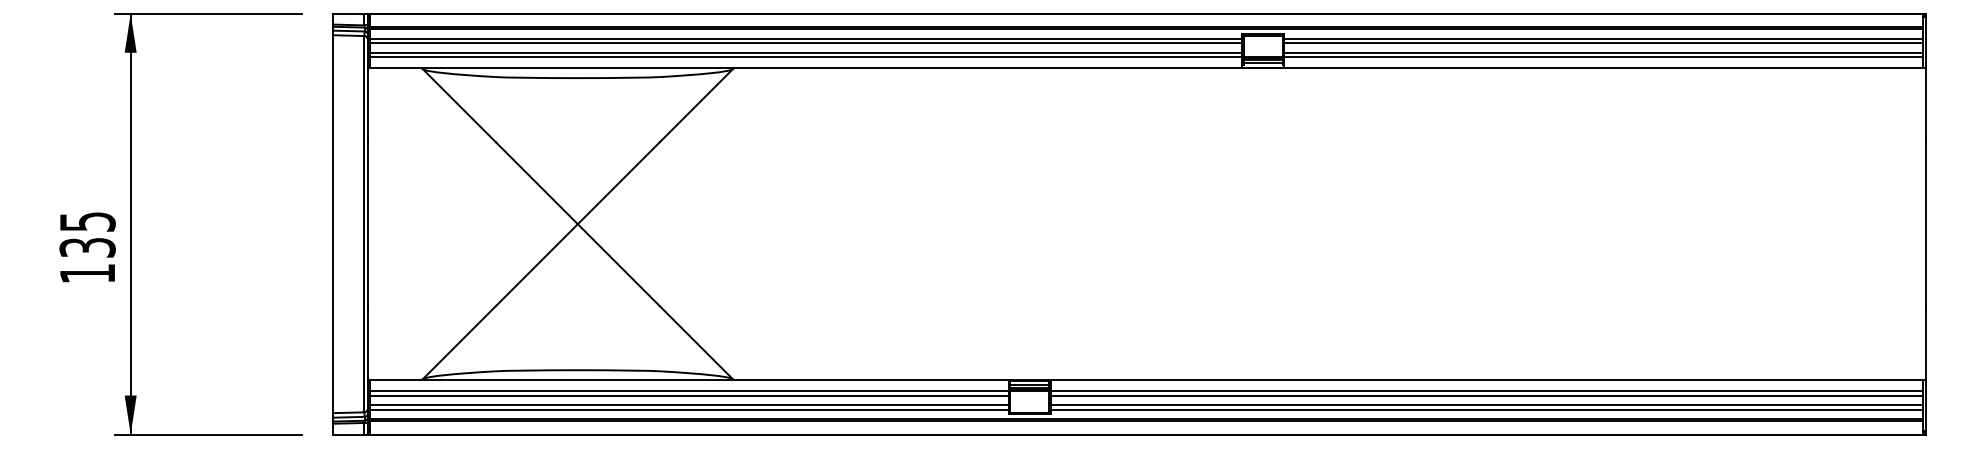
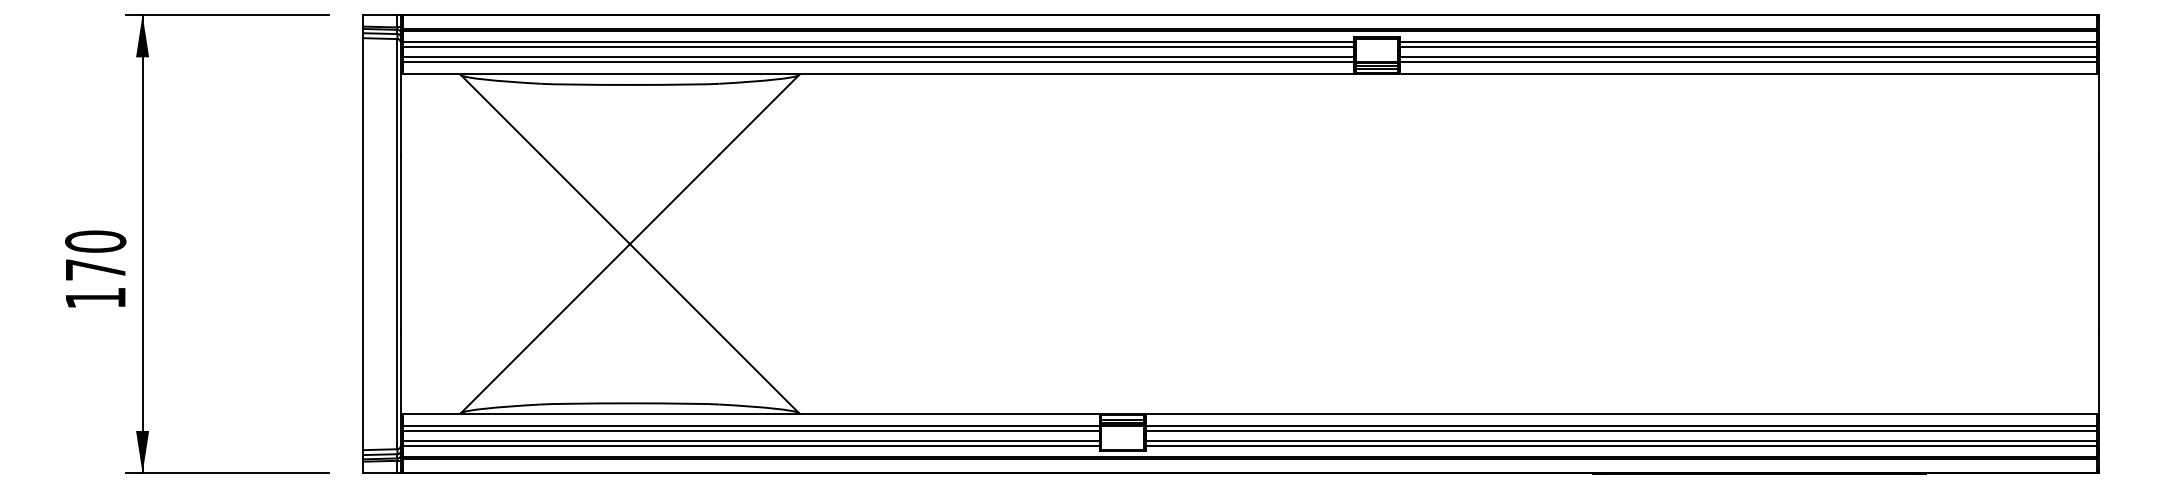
text: (87, 234) -> (95, 255), 135 -> 170

